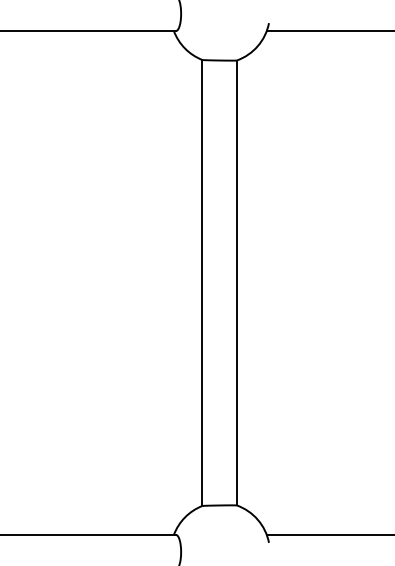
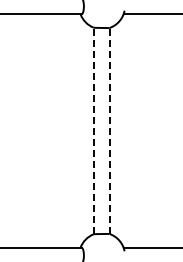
line: (201, 281) -> (93, 130), solid -> dashed
line: (236, 281) -> (109, 130), solid -> dashed

